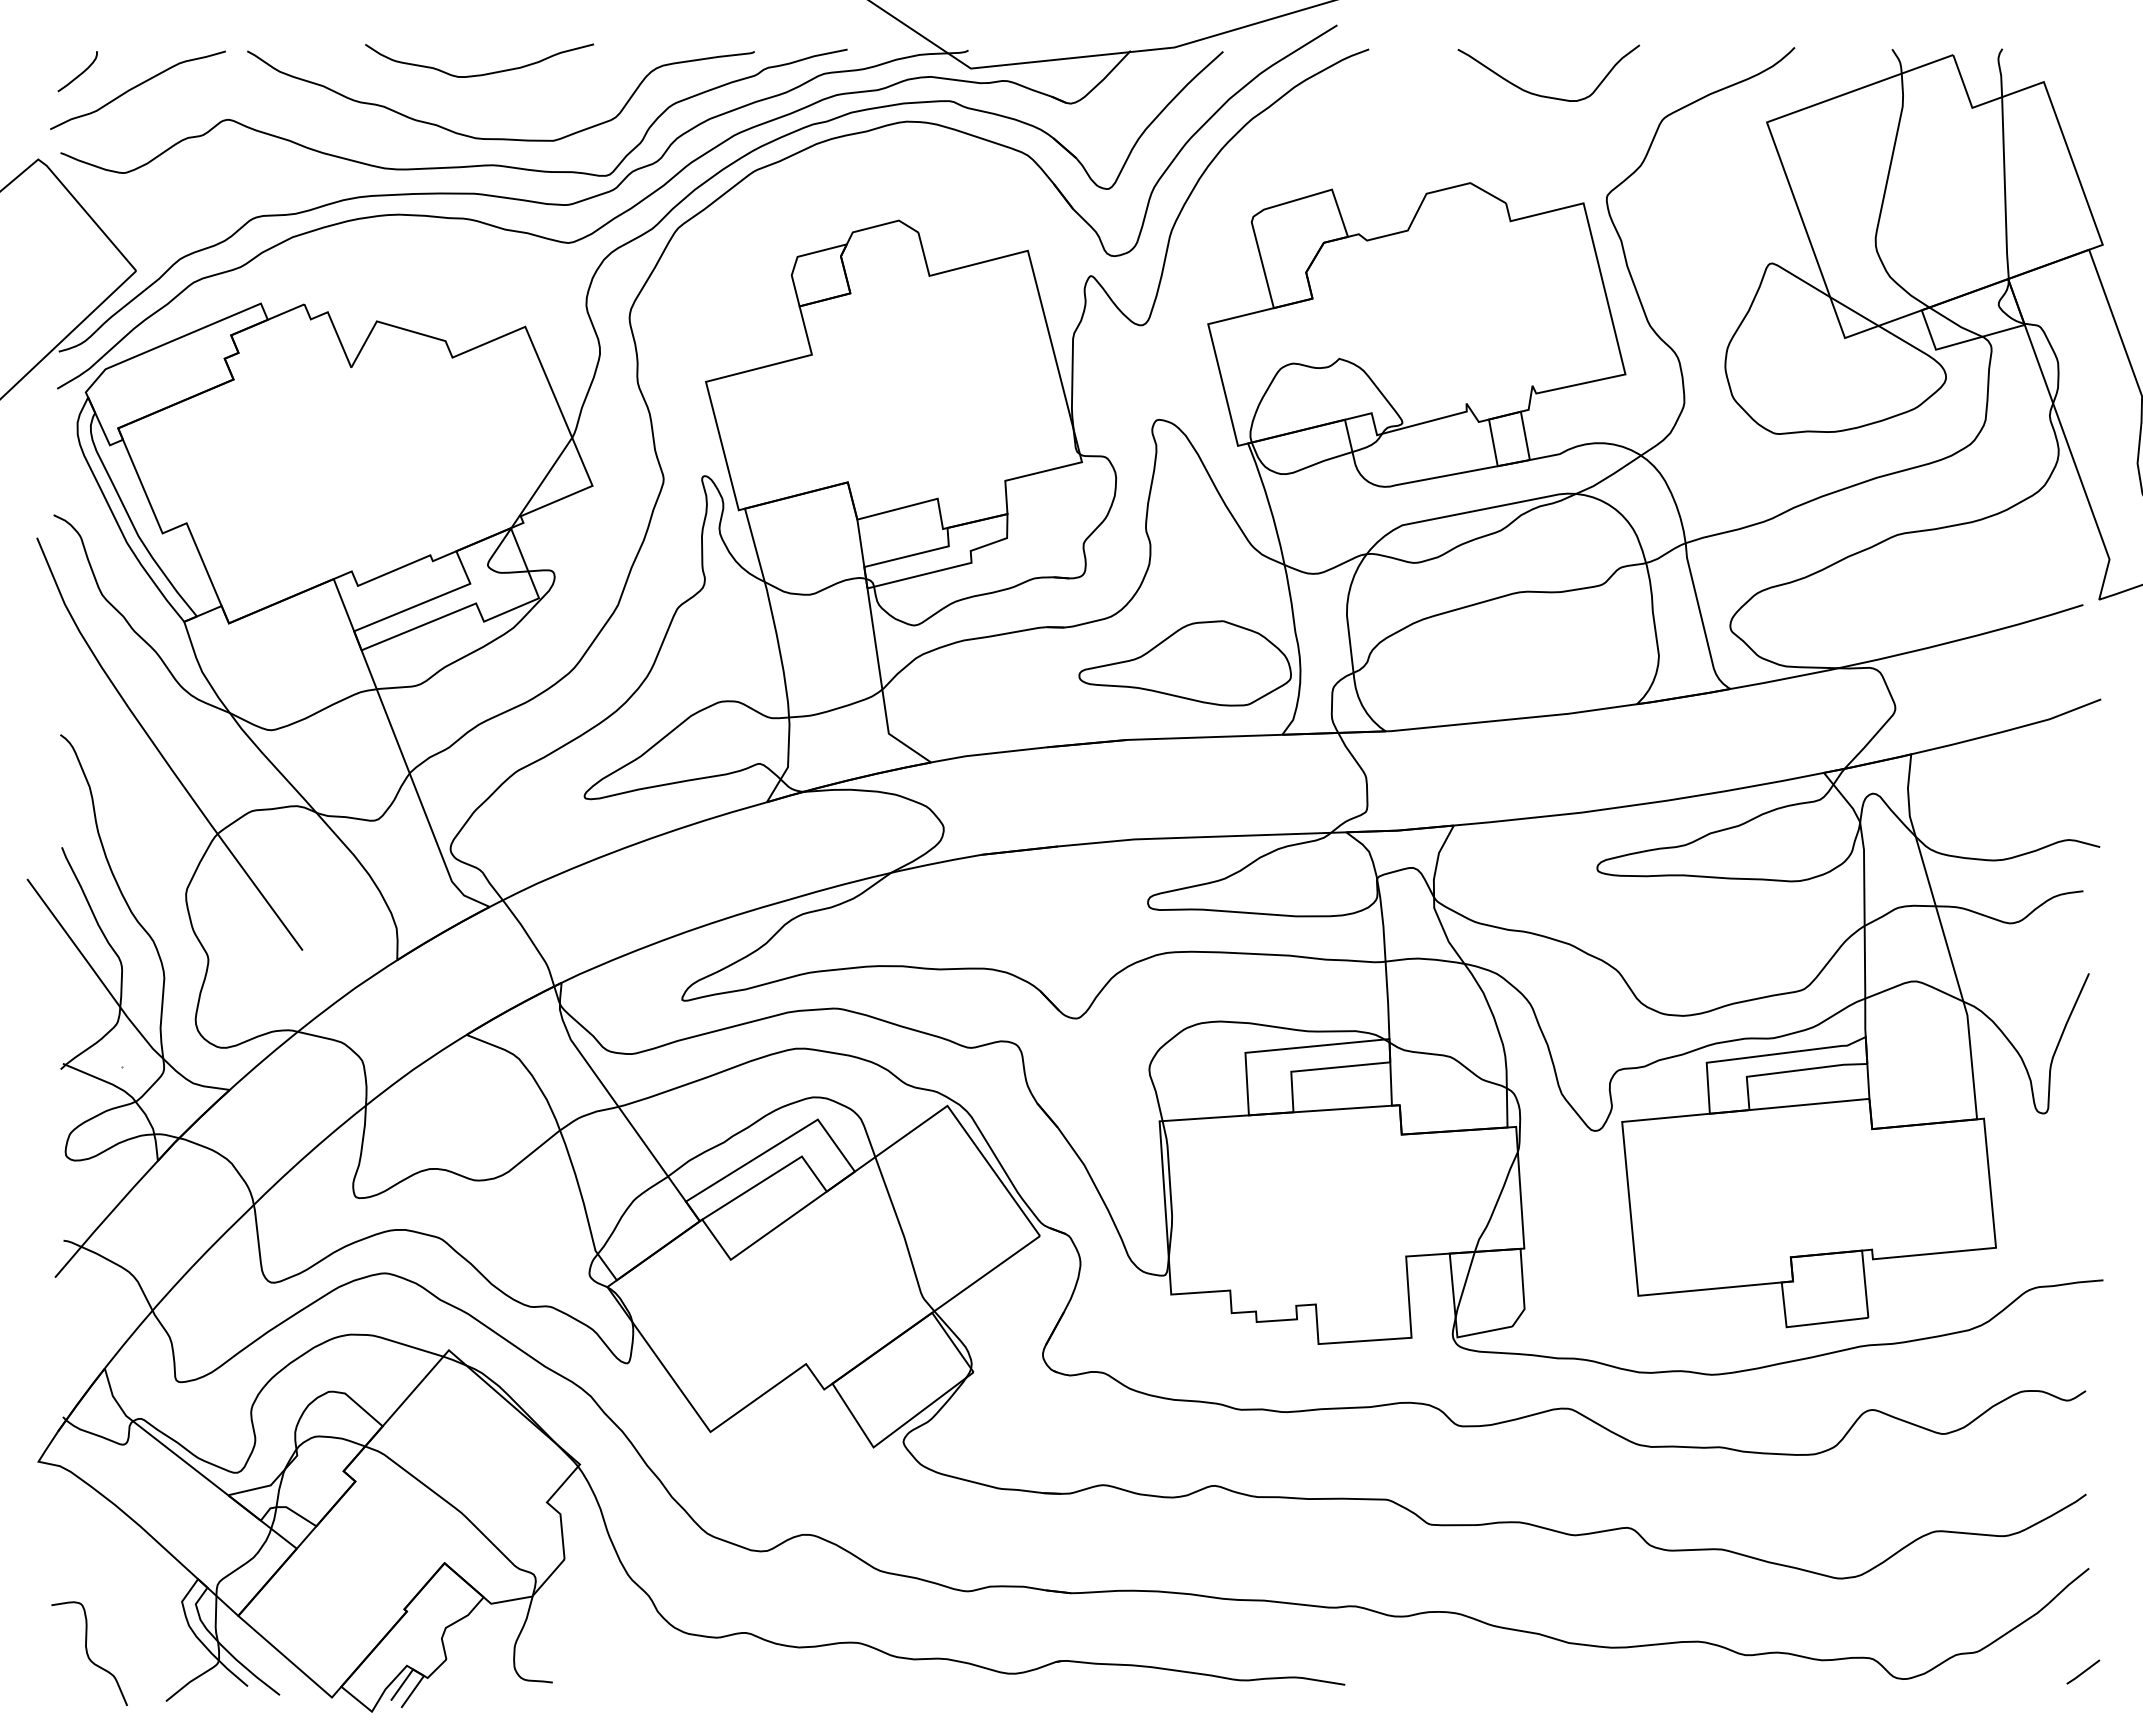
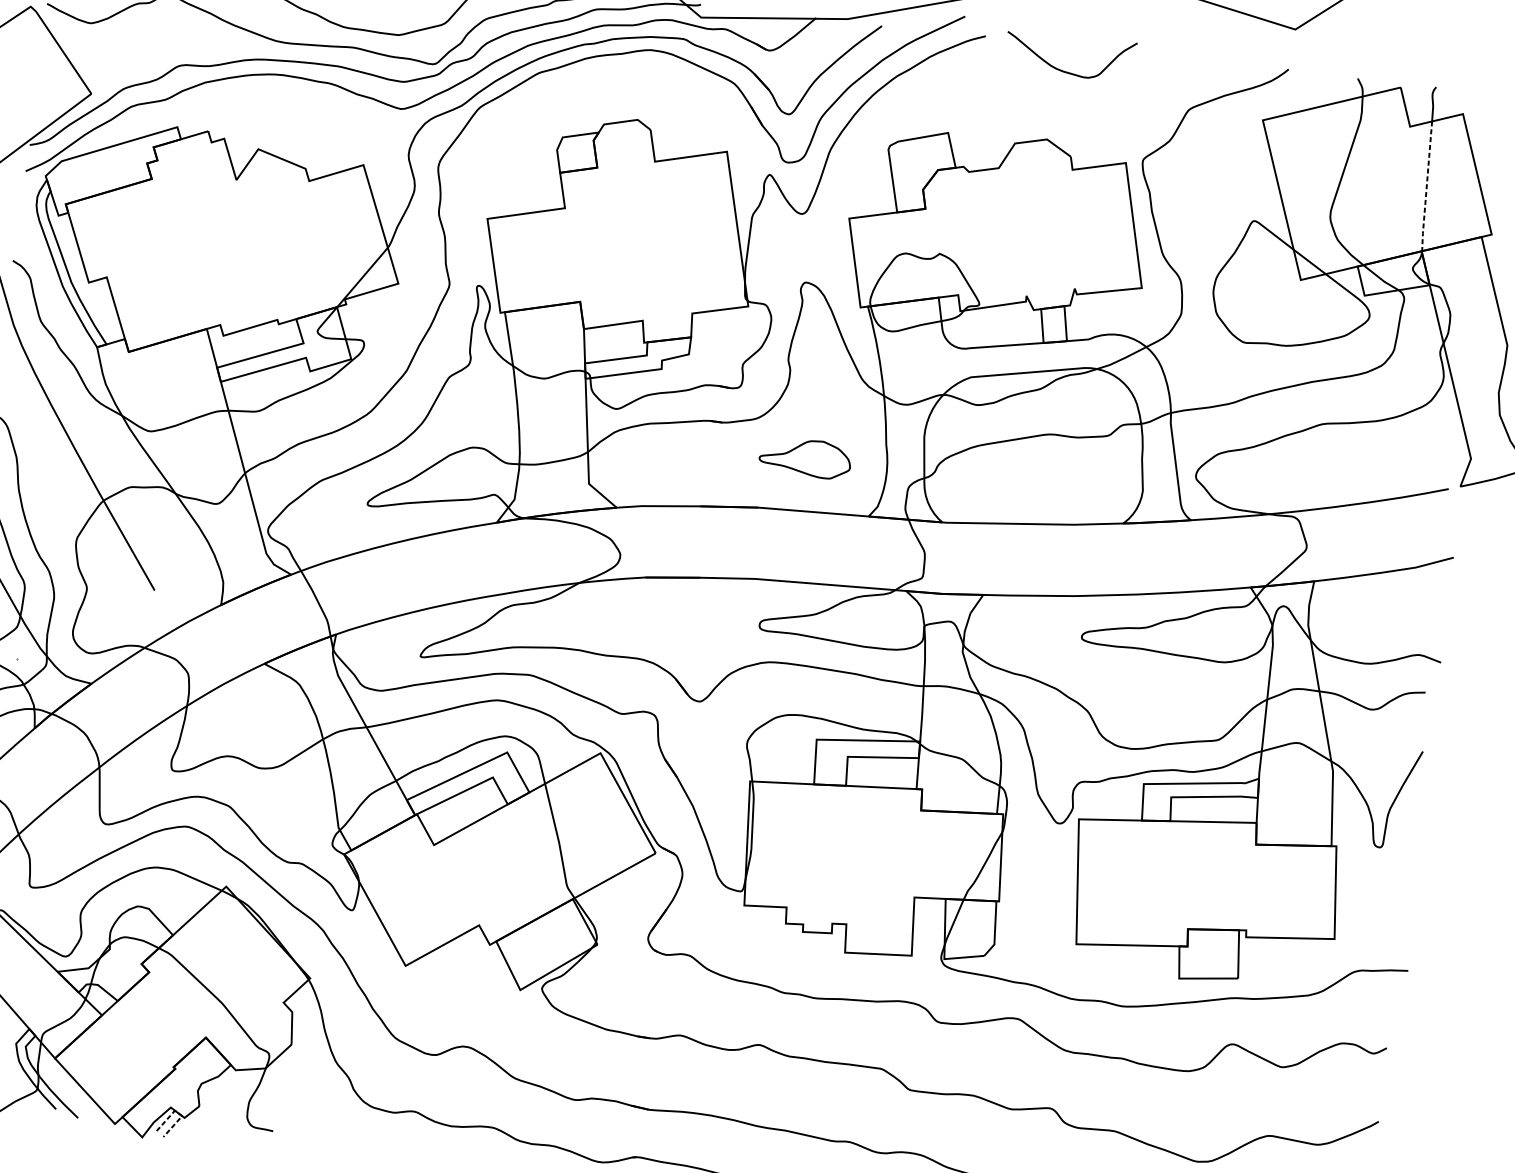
curve: (1544, 95) -> (1065, 71), moved
line: (2005, 188) -> (1427, 186), solid -> dashed
part: (1184, 663) -> (804, 457), size x0.6
line: (419, 1672) -> (179, 1113), solid -> dashed

